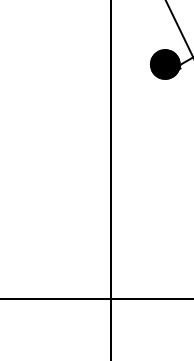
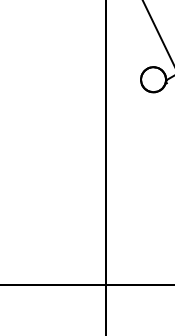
fill: (165, 64) -> (153, 79), removed

